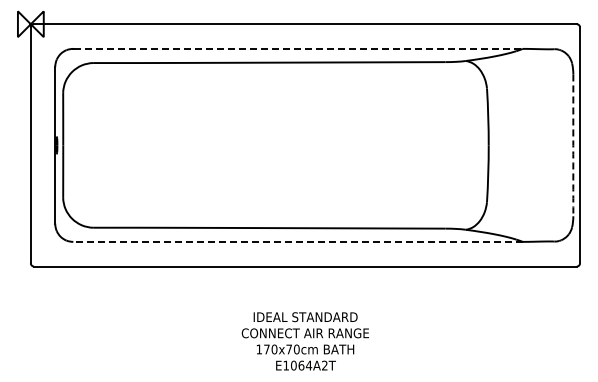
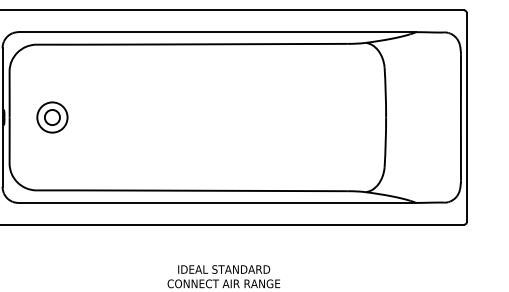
line: (298, 48) -> (217, 31), dashed -> solid
part: (111, 145) -> (52, 117), added
arc: (573, 145) -> (461, 117), dashed -> solid
line: (298, 241) -> (217, 202), dashed -> solid

